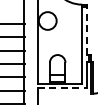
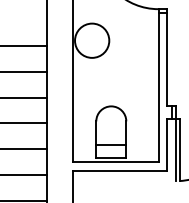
line: (86, 30) -> (166, 59), dashed -> solid
line: (62, 88) -> (120, 170), dashed -> solid

